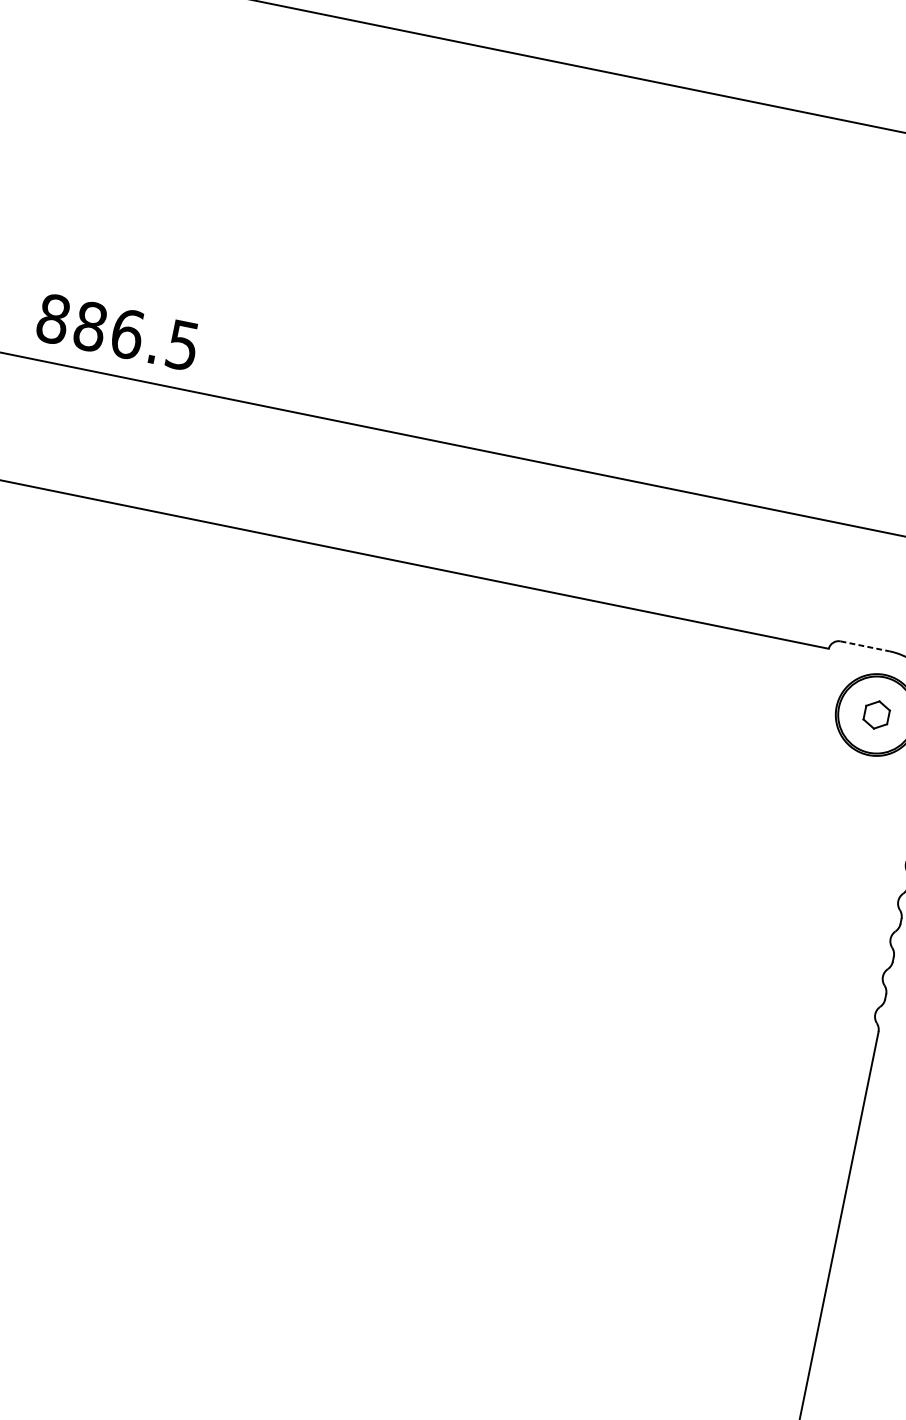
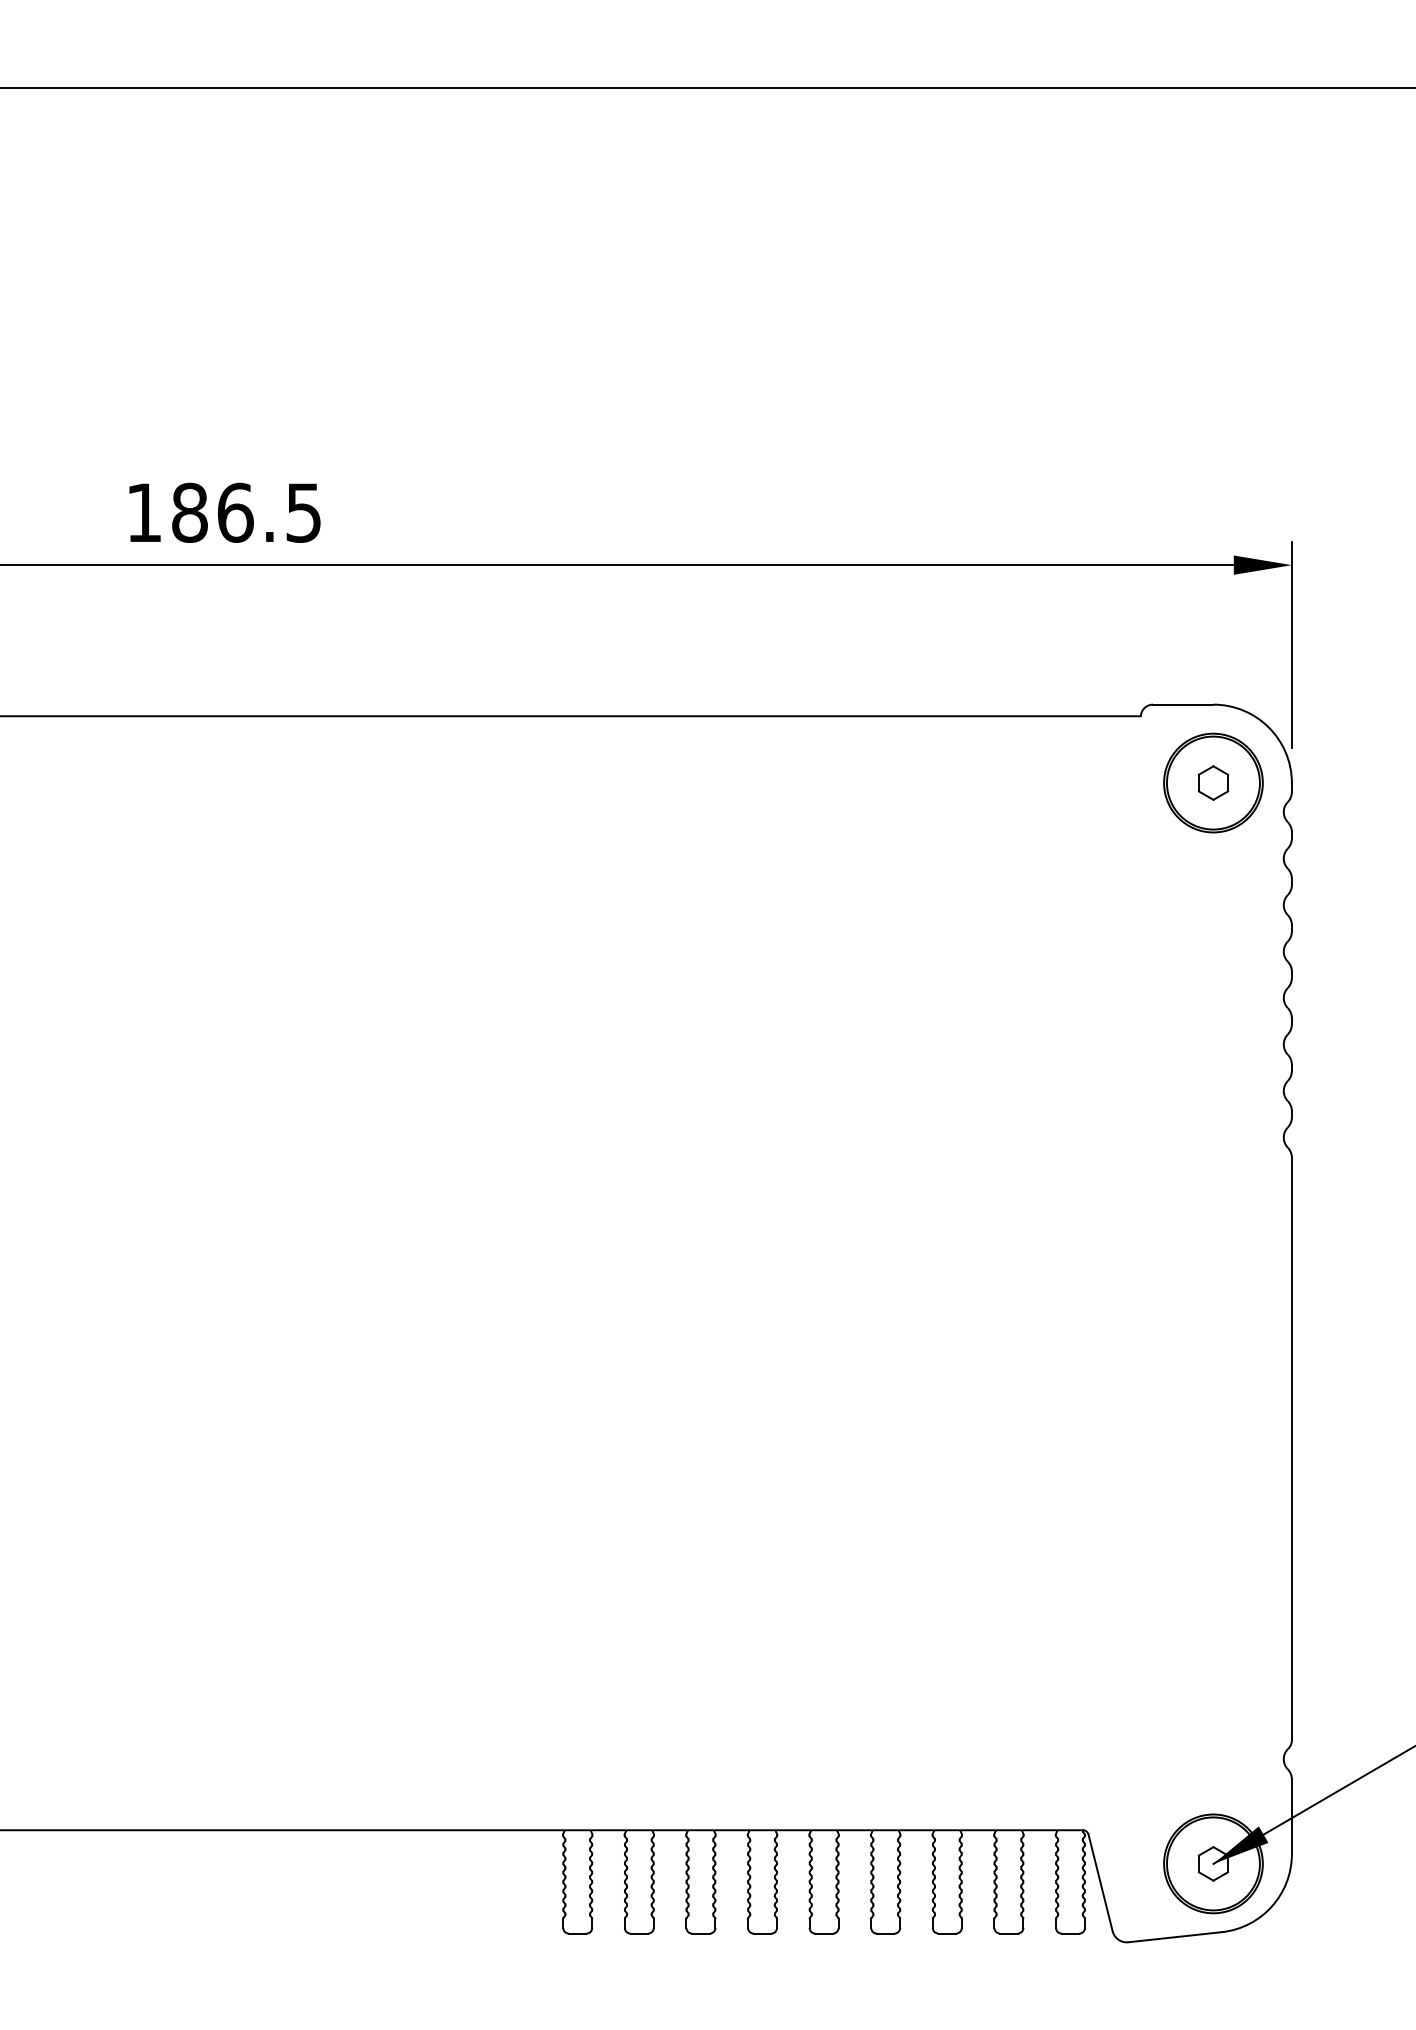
text: (53, 318) -> (144, 512), 886.5 -> 186.5
line: (865, 646) -> (1183, 704), dashed -> solid

